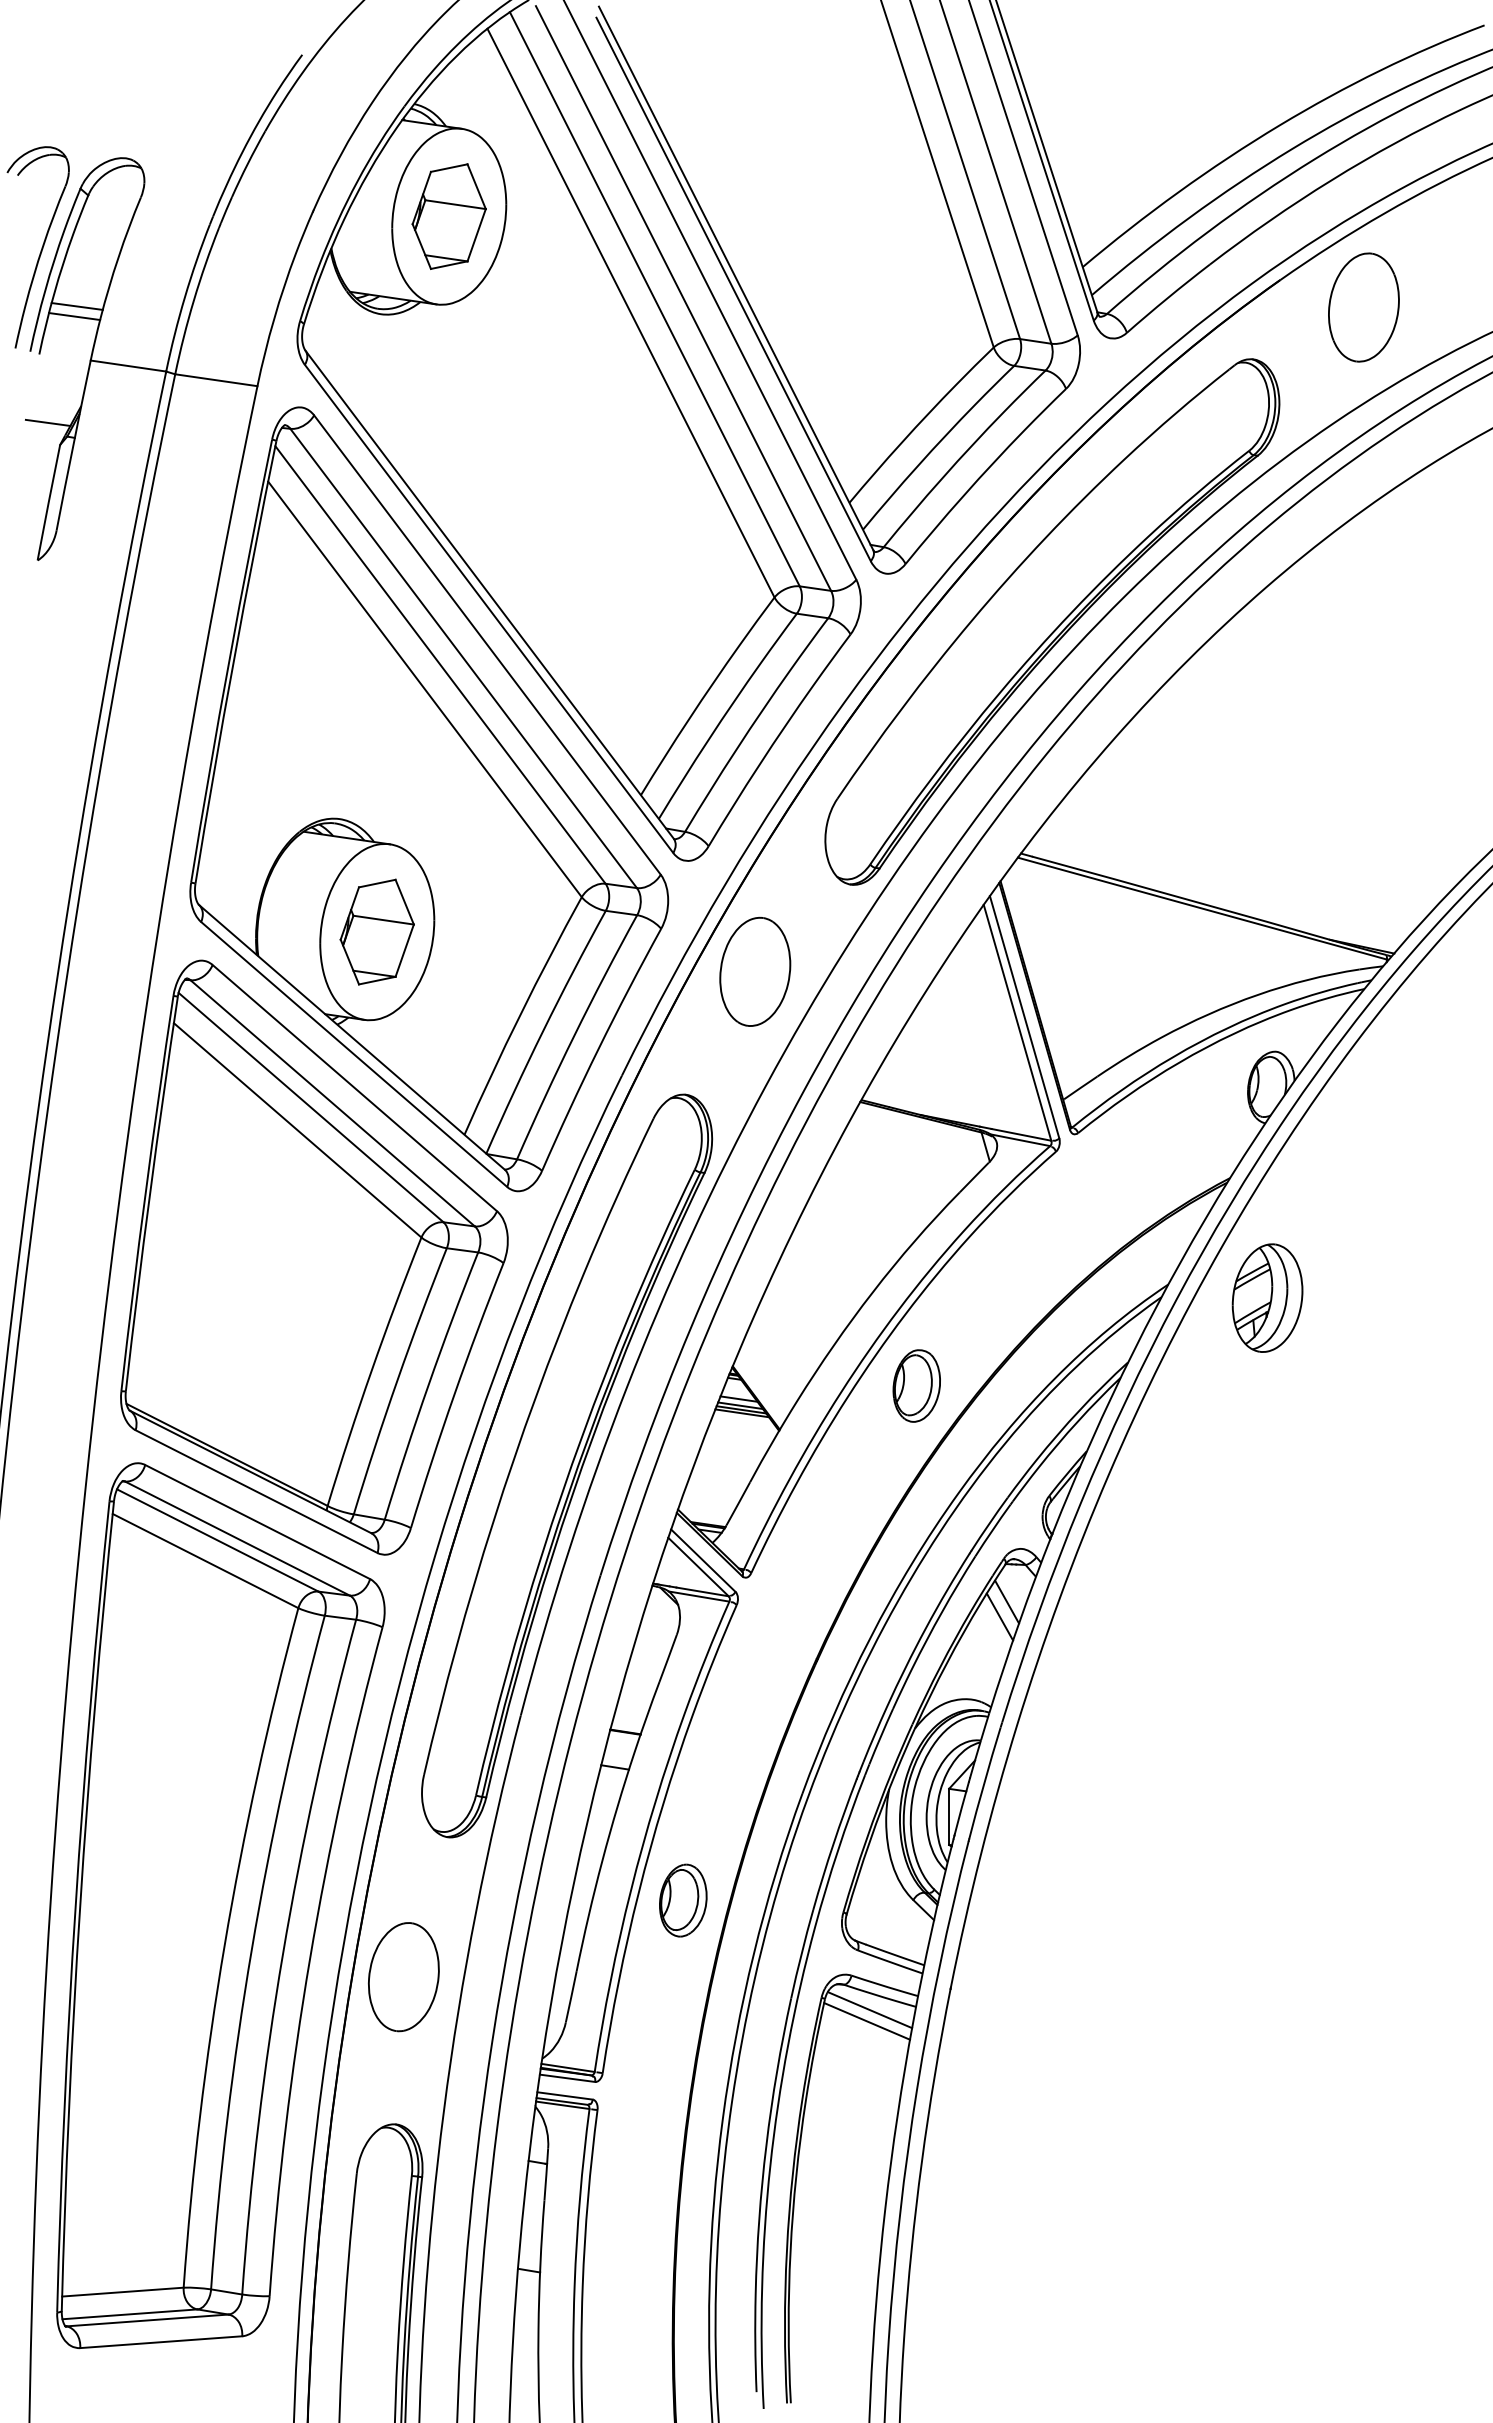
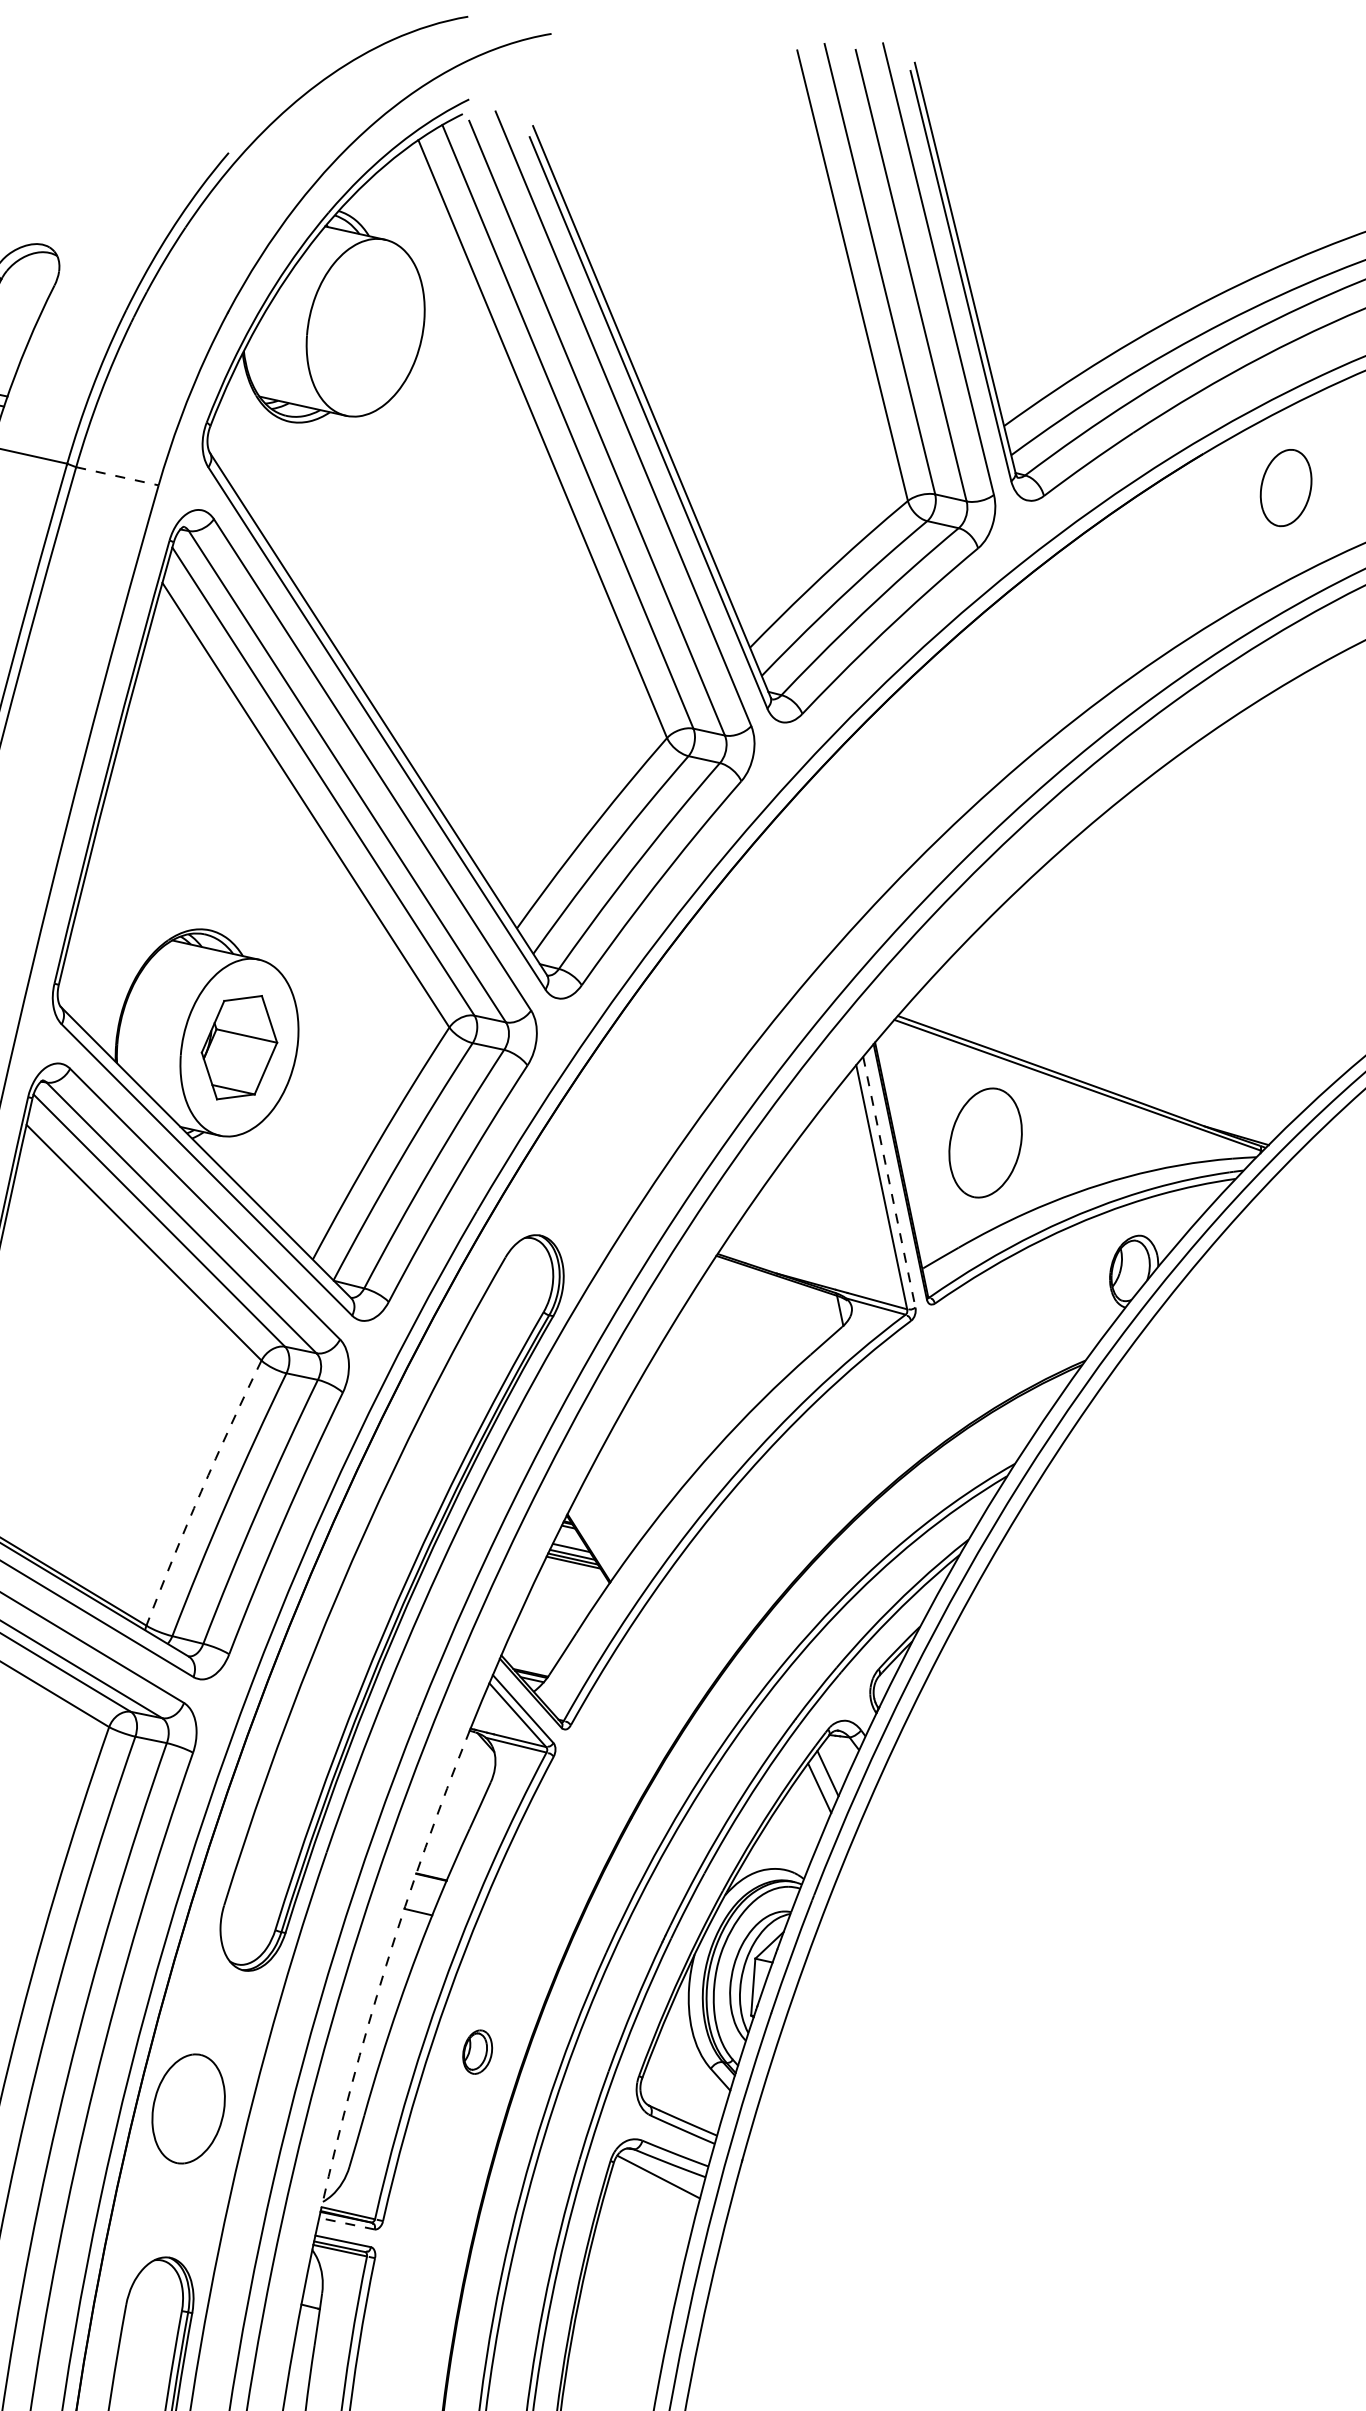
part: (448, 216) -> (364, 327), removed
part: (1363, 307) -> (1285, 487), size x0.7
line: (216, 380) -> (117, 476), solid -> dashed
part: (1052, 621) -> (947, 783), removed
part: (755, 971) -> (985, 1142), moved
line: (1024, 1017) -> (889, 1182), solid -> dashed
part: (1267, 1297) -> (1114, 1484), removed
arc: (371, 1370) -> (200, 1491), solid -> dashed
part: (916, 1385) -> (752, 1547), removed
arc: (587, 1822) -> (386, 1965), solid -> dashed
part: (683, 1900) -> (477, 2052), size x0.6
line: (867, 2021) -> (655, 2188), removed
line: (567, 2078) -> (346, 2223), solid -> dashed

